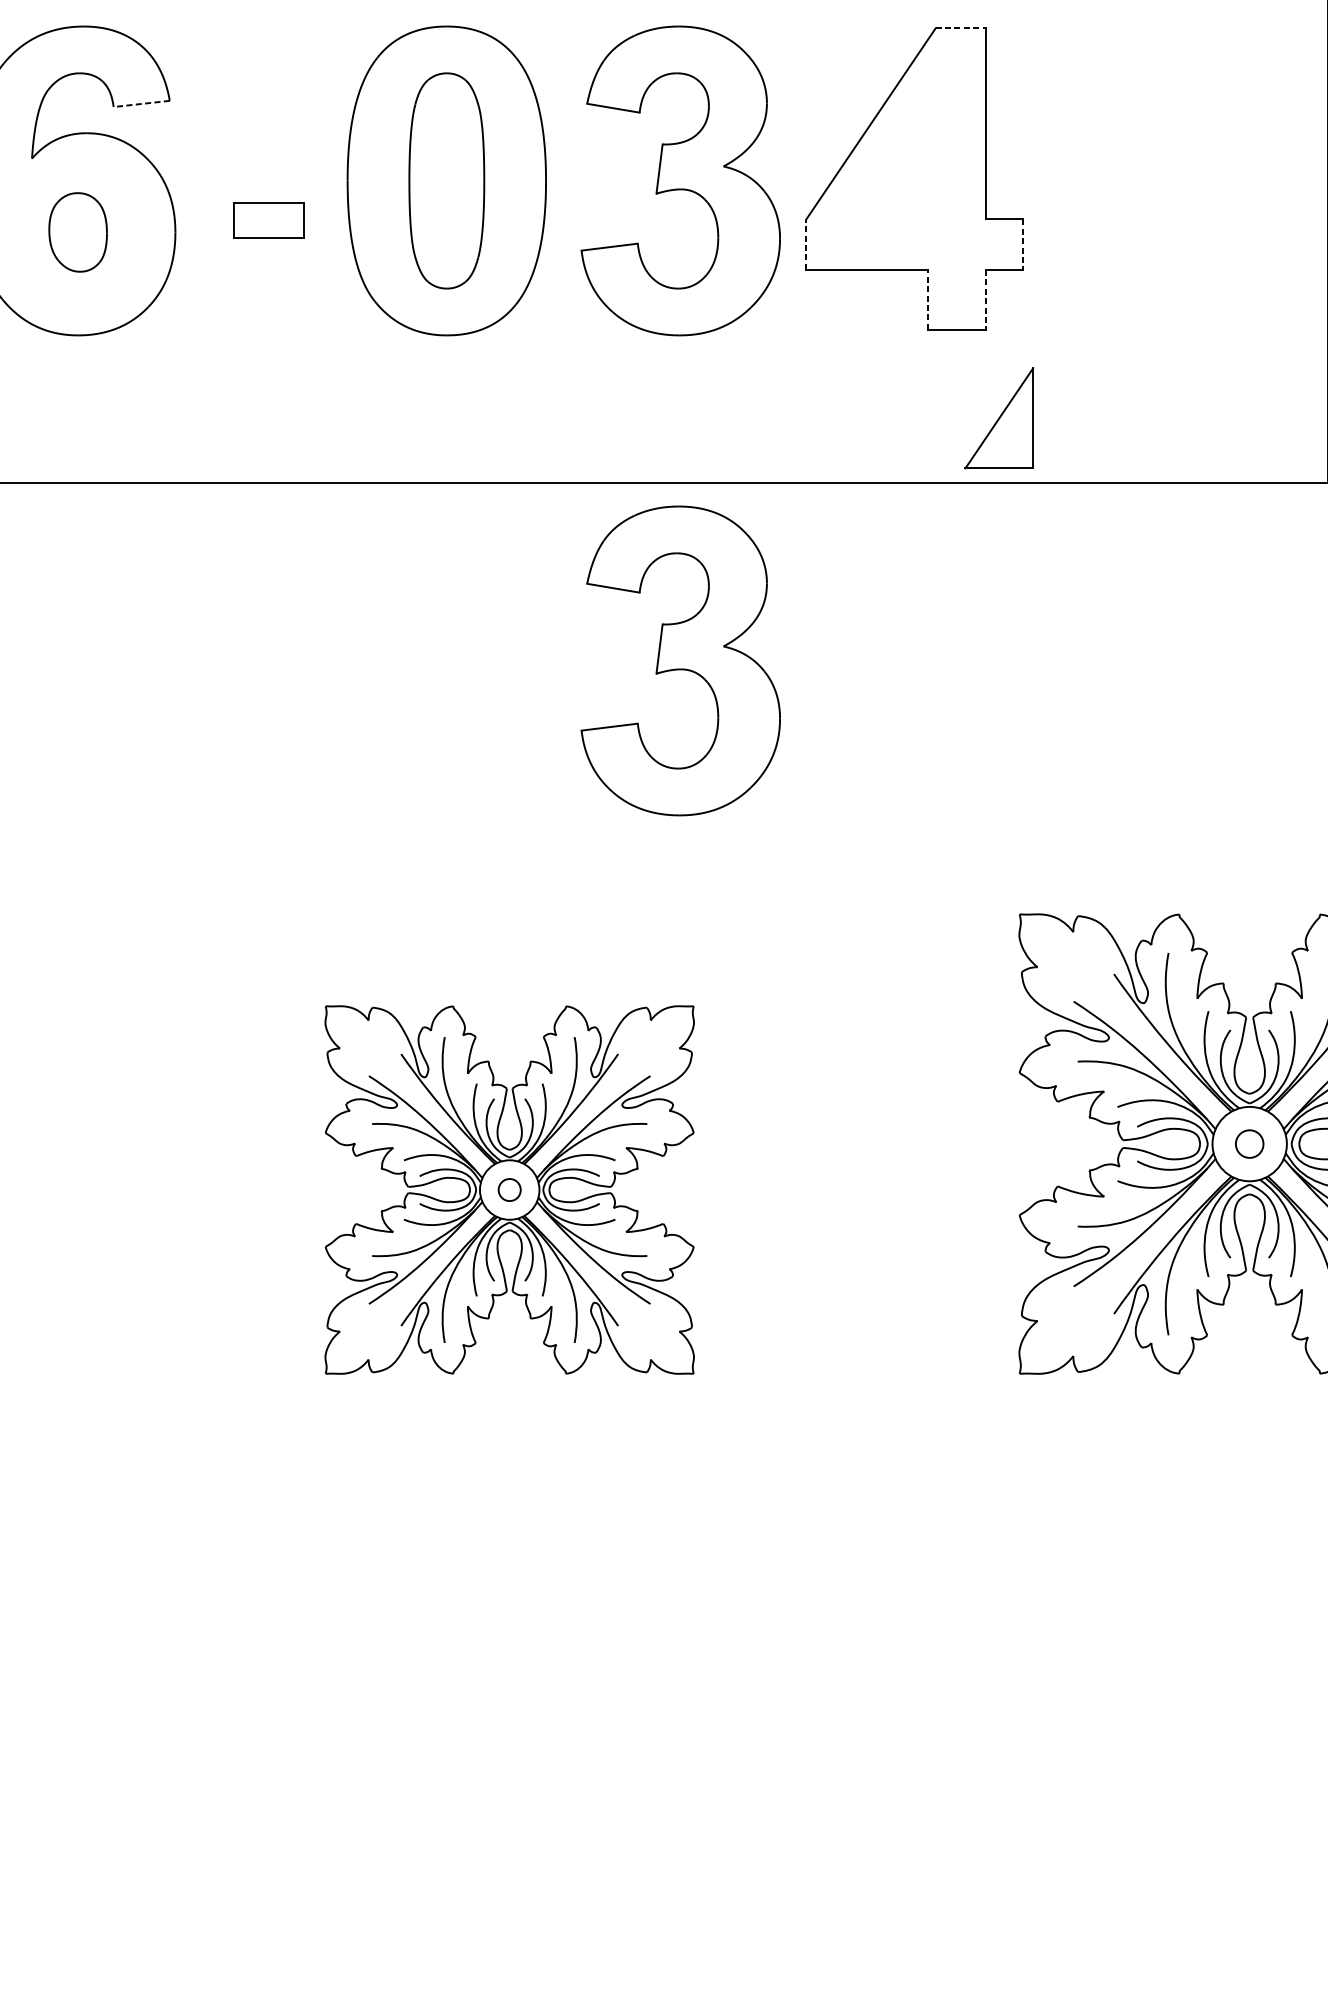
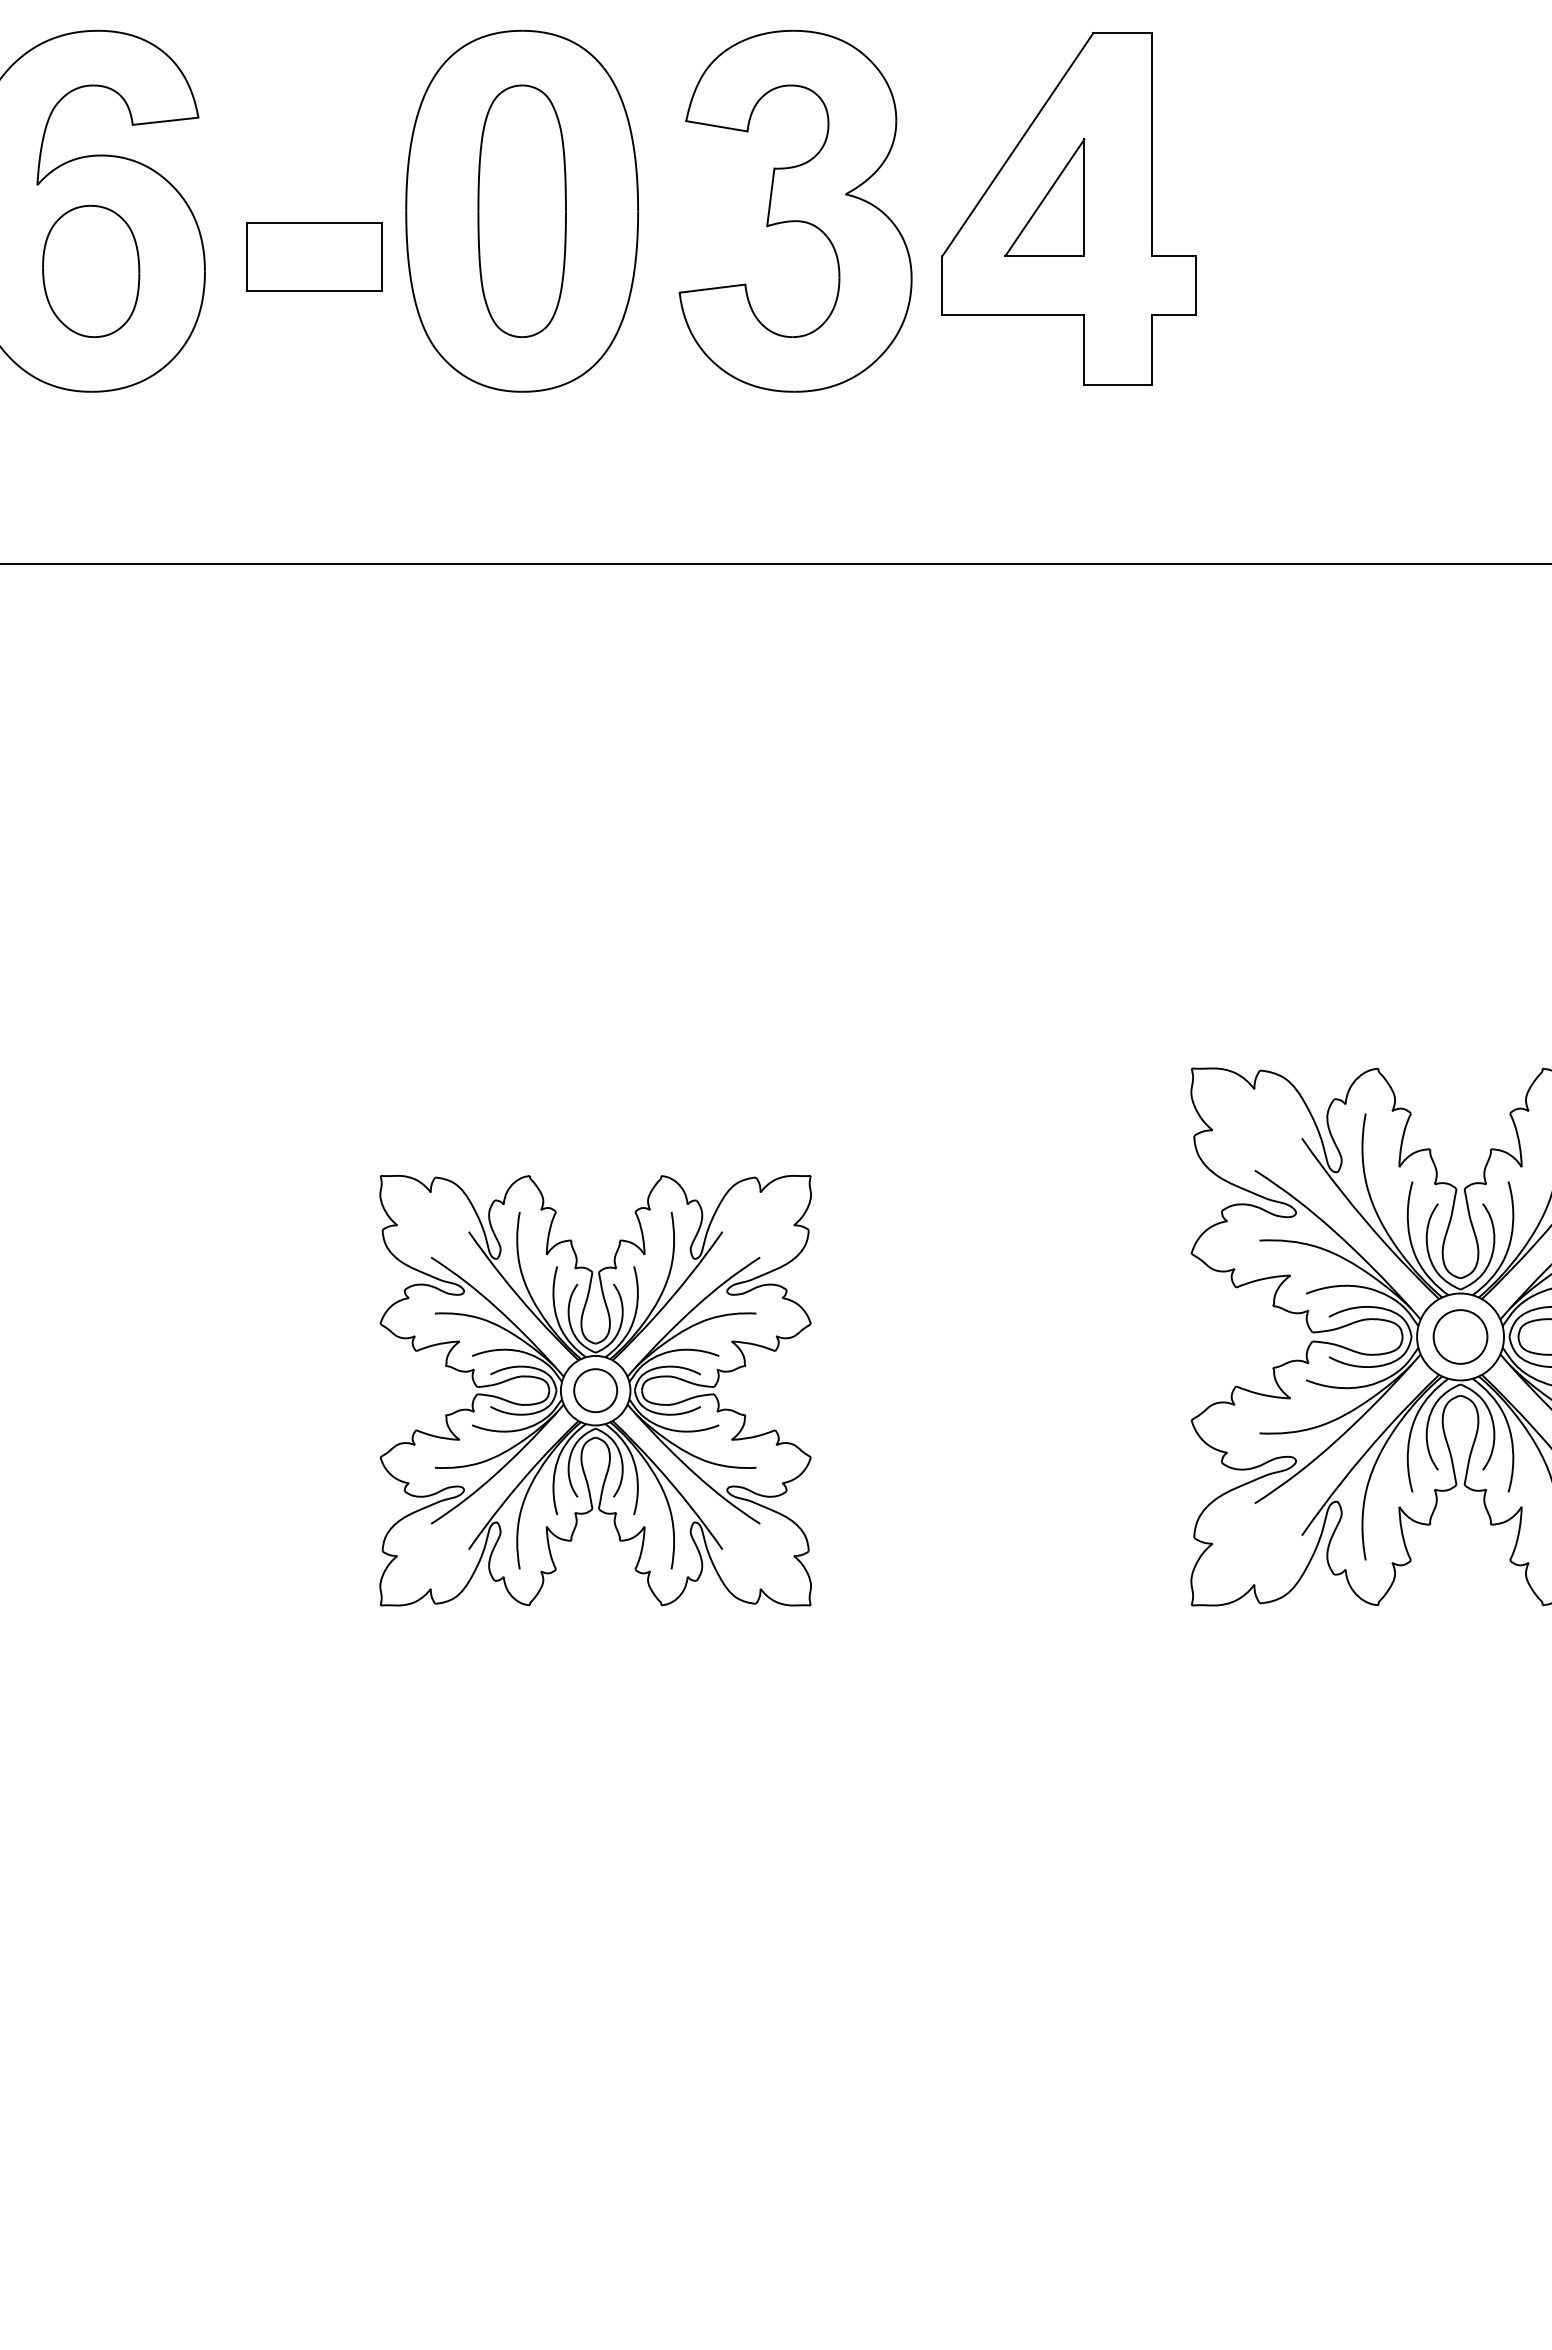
line: (961, 28) -> (1123, 33), dashed -> solid
line: (141, 104) -> (165, 121), dashed -> solid
part: (269, 219) -> (314, 256), size x1.67
part: (78, 232) -> (91, 271), size x1.43
line: (806, 244) -> (942, 285), dashed -> solid
line: (1023, 244) -> (1196, 285), dashed -> solid
line: (927, 299) -> (1084, 349), dashed -> solid
line: (986, 300) -> (1152, 350), dashed -> solid
part: (998, 418) -> (1044, 197), moved
part: (680, 660) -> (795, 771), removed
circle: (1249, 1143) -> (1460, 1336), size x1.67
circle: (509, 1189) -> (595, 1390), size x1.67

